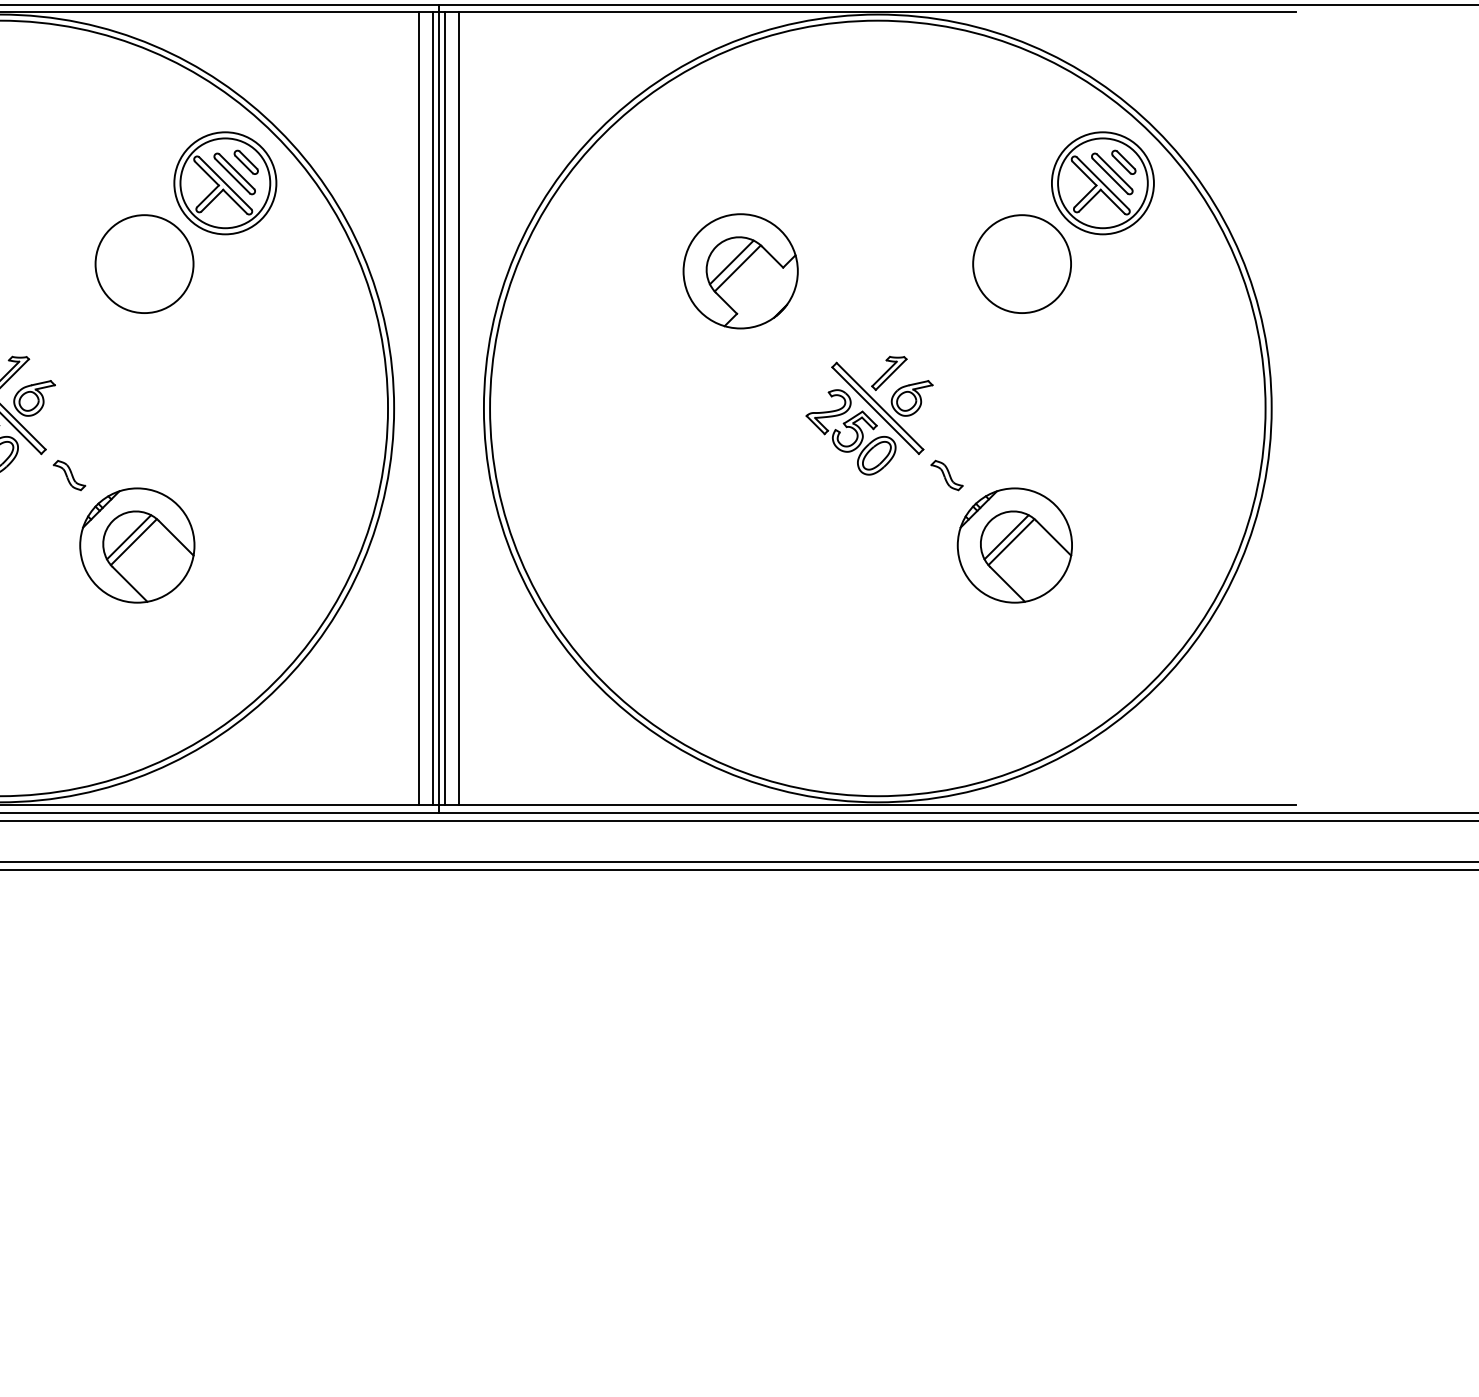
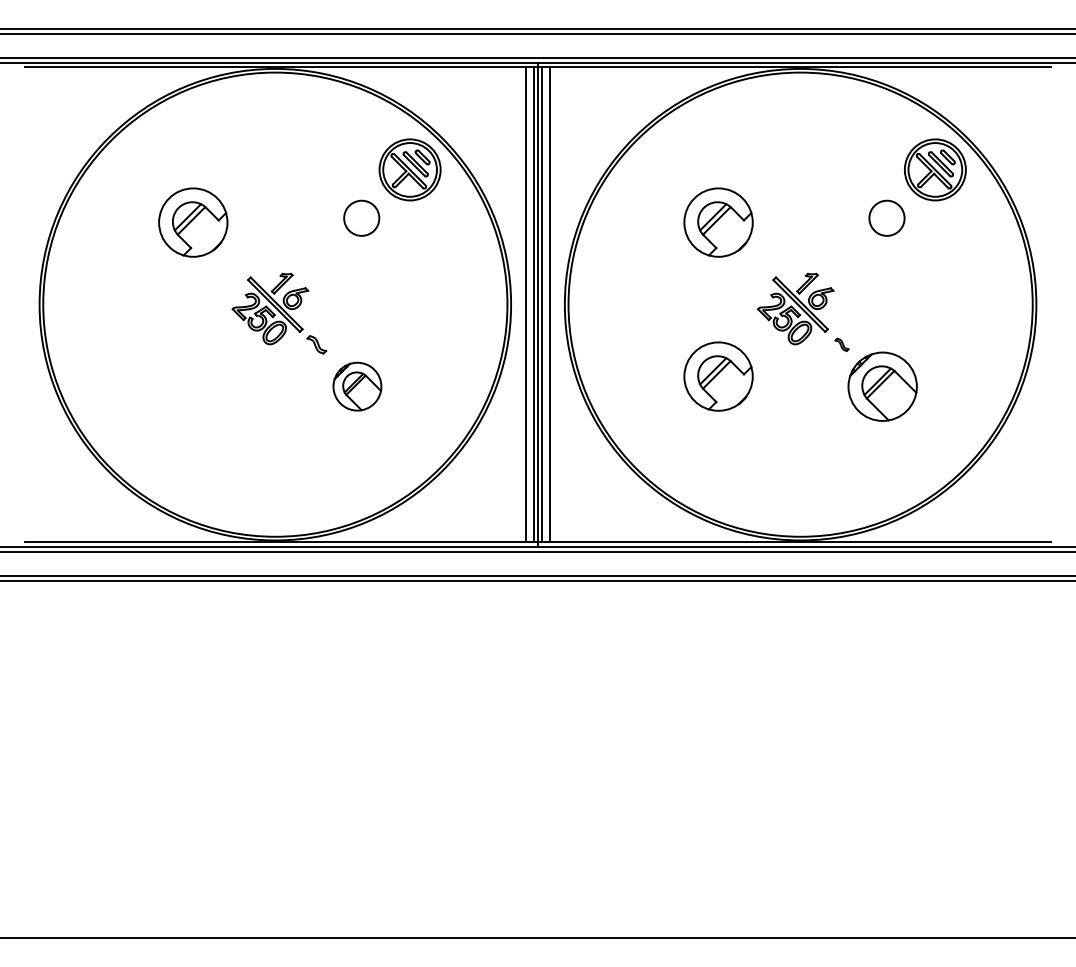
circle: (144, 264) -> (361, 218), size x0.6
circle: (1021, 264) -> (886, 218), size x0.6
part: (946, 474) -> (841, 344), size x0.7
part: (740, 528) -> (718, 376), added
part: (137, 545) -> (357, 386), size x0.7

